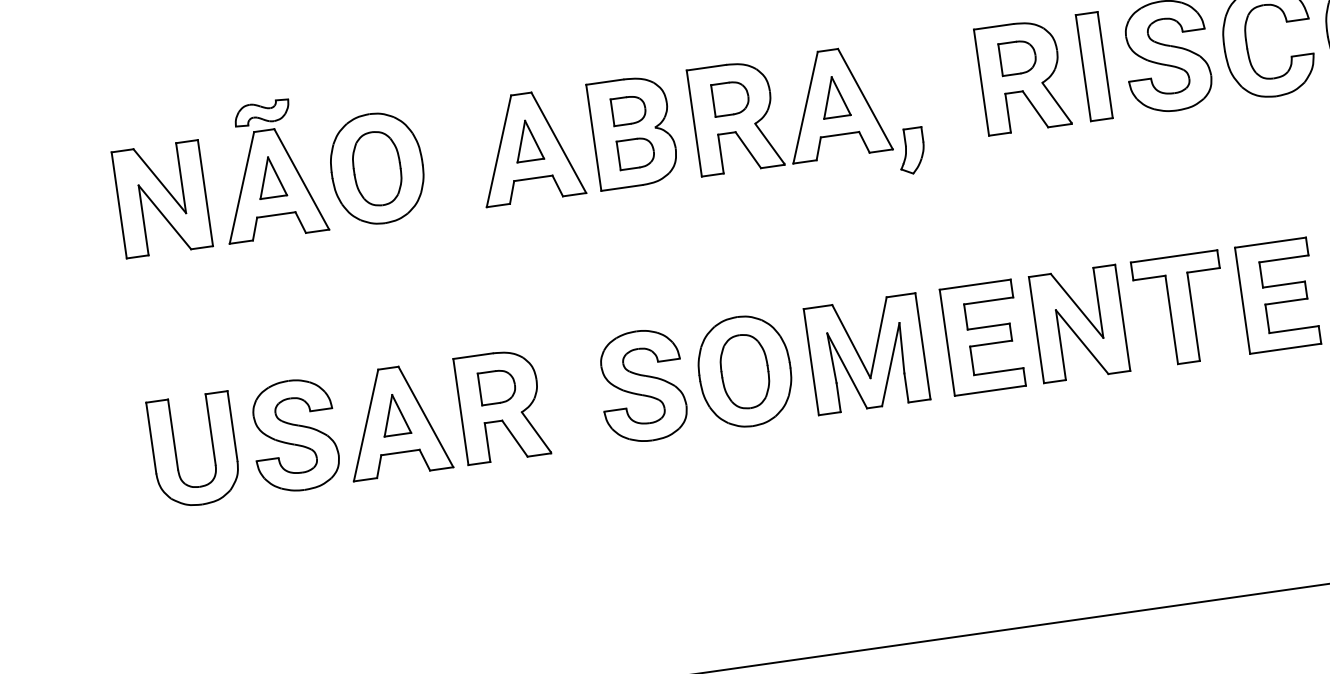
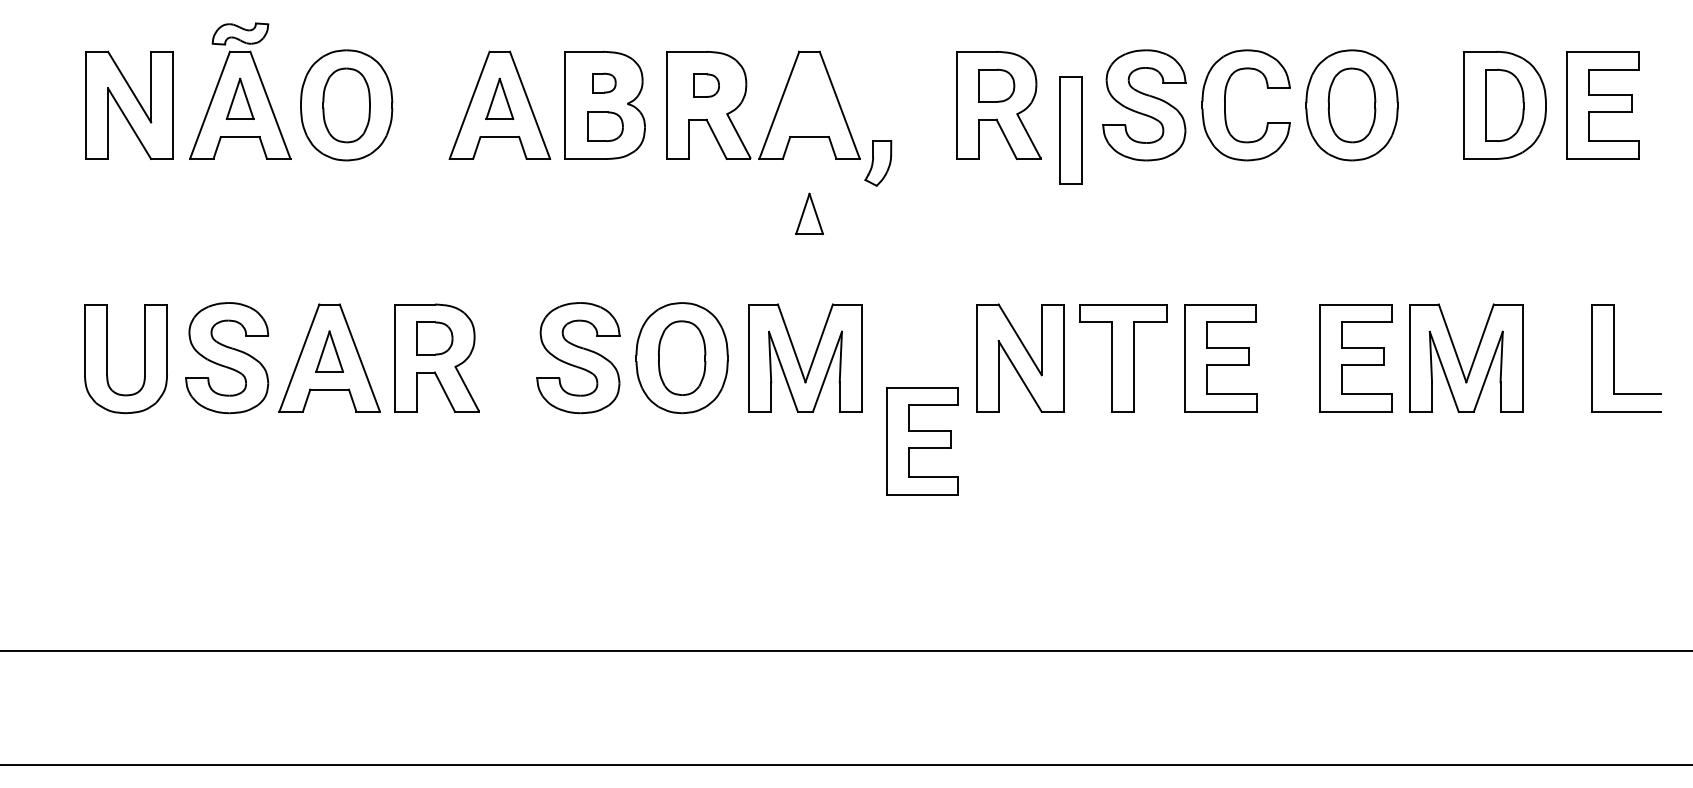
part: (1093, 66) -> (1070, 130), moved
part: (834, 96) -> (809, 213), moved
part: (730, 98) -> (706, 85), size x0.7
part: (629, 109) -> (604, 82), size x0.7
part: (982, 338) -> (922, 441), moved

